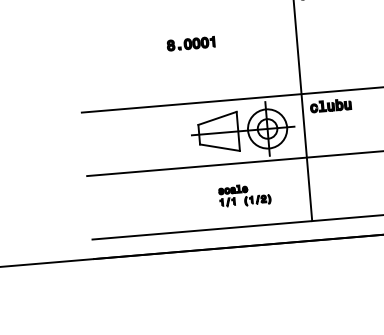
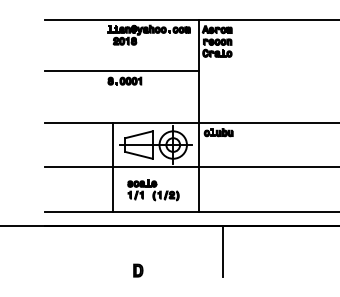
line: (185, 30) -> (121, 71), added
line: (185, 166) -> (113, 166), added
part: (244, 195) -> (153, 190), size x1.43
line: (351, 274) -> (223, 251), added
part: (233, 311) -> (138, 270), added

